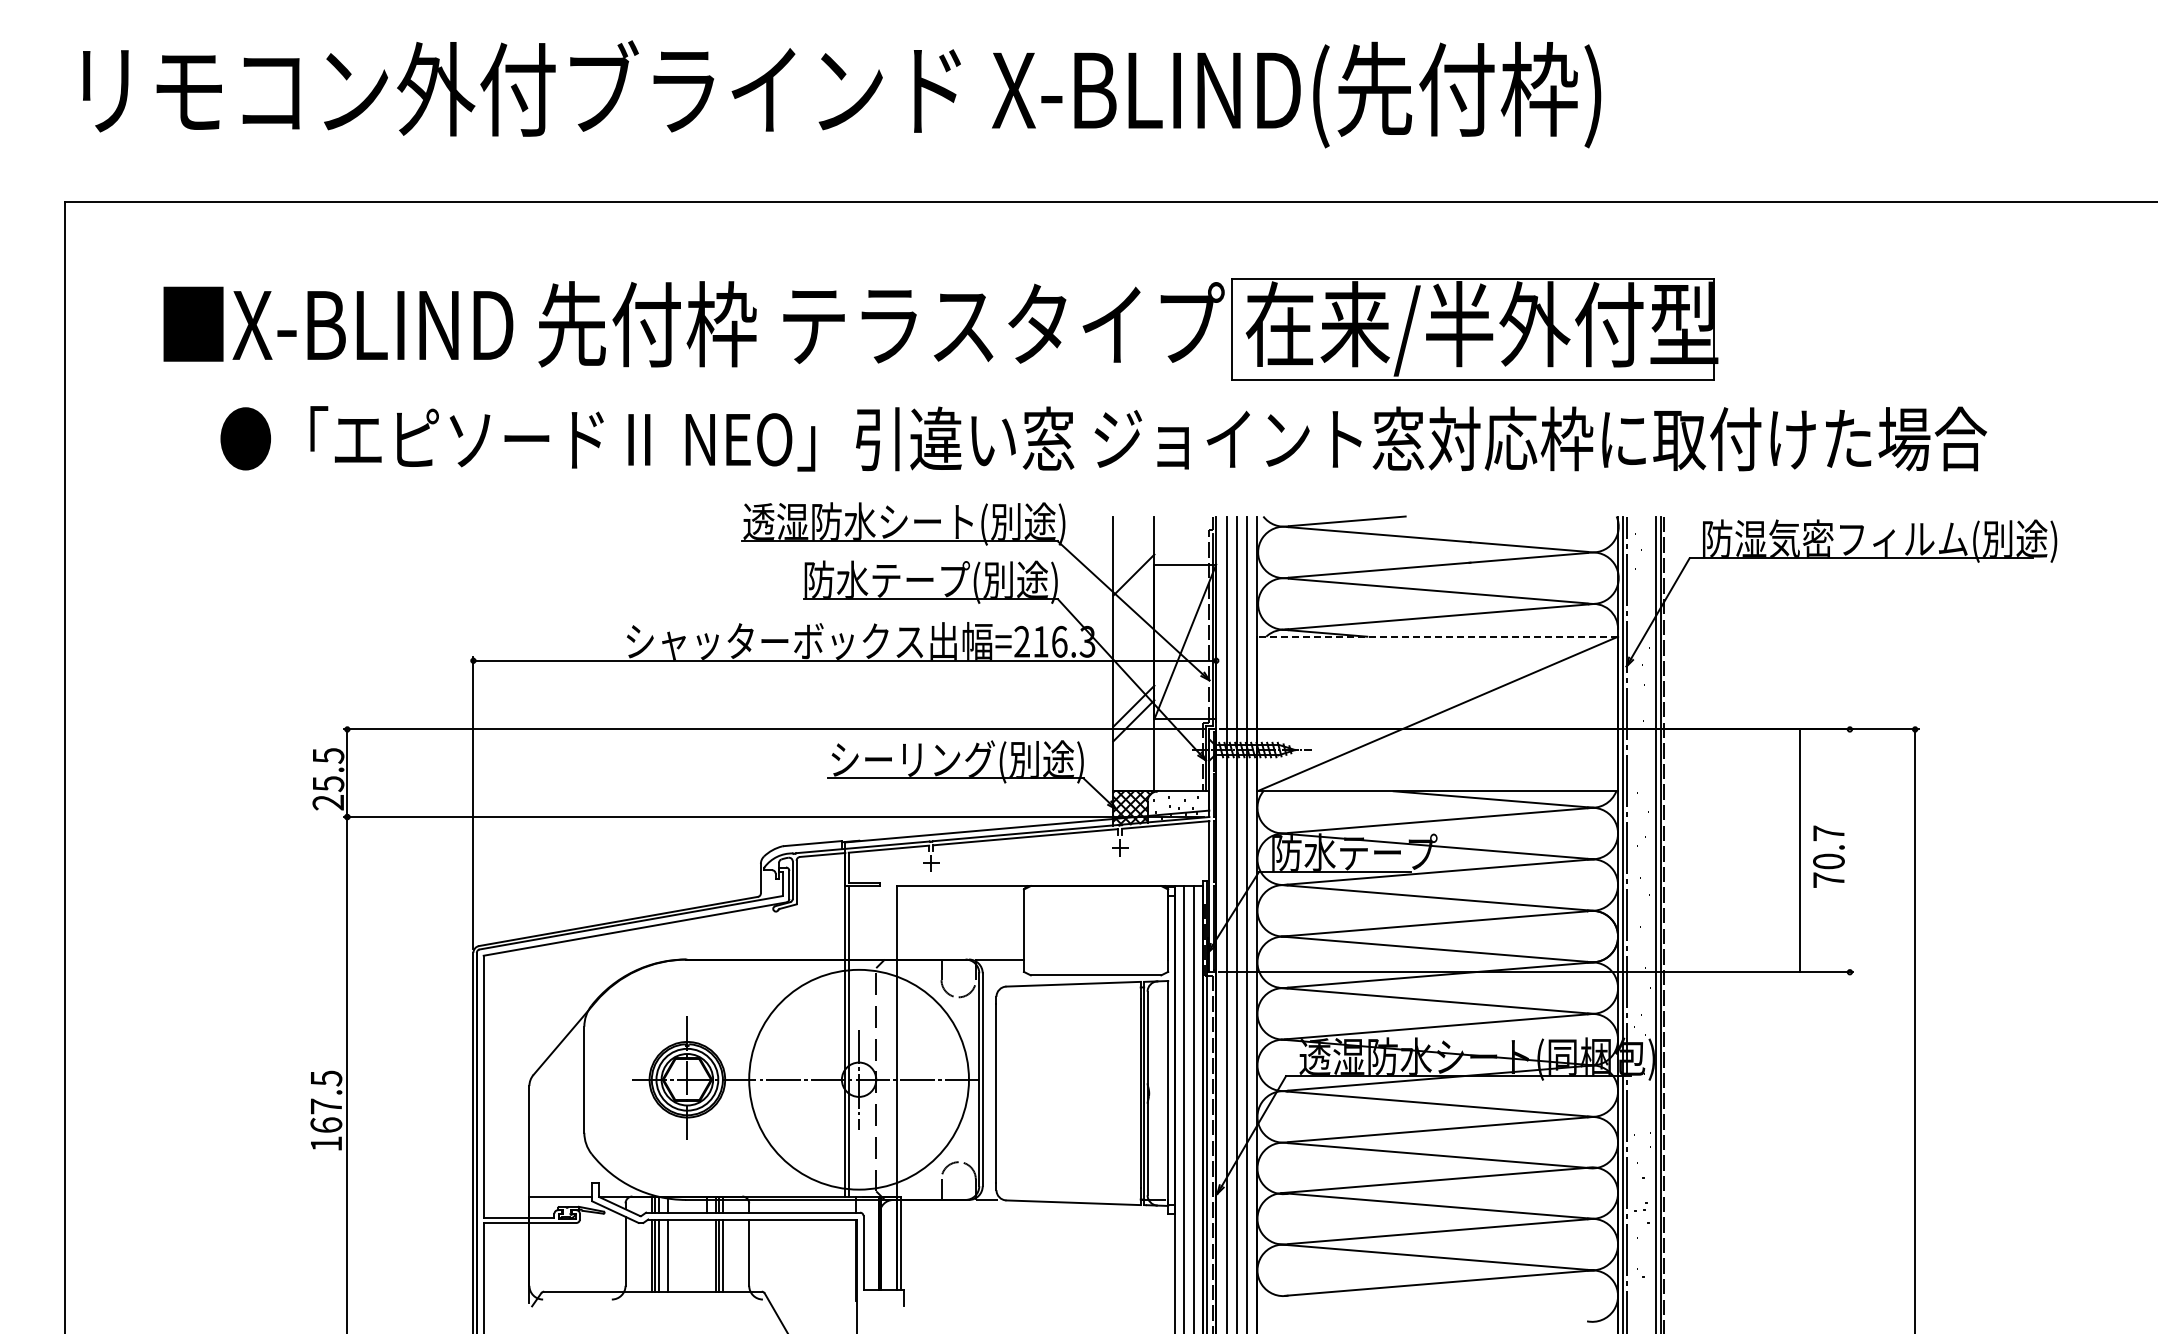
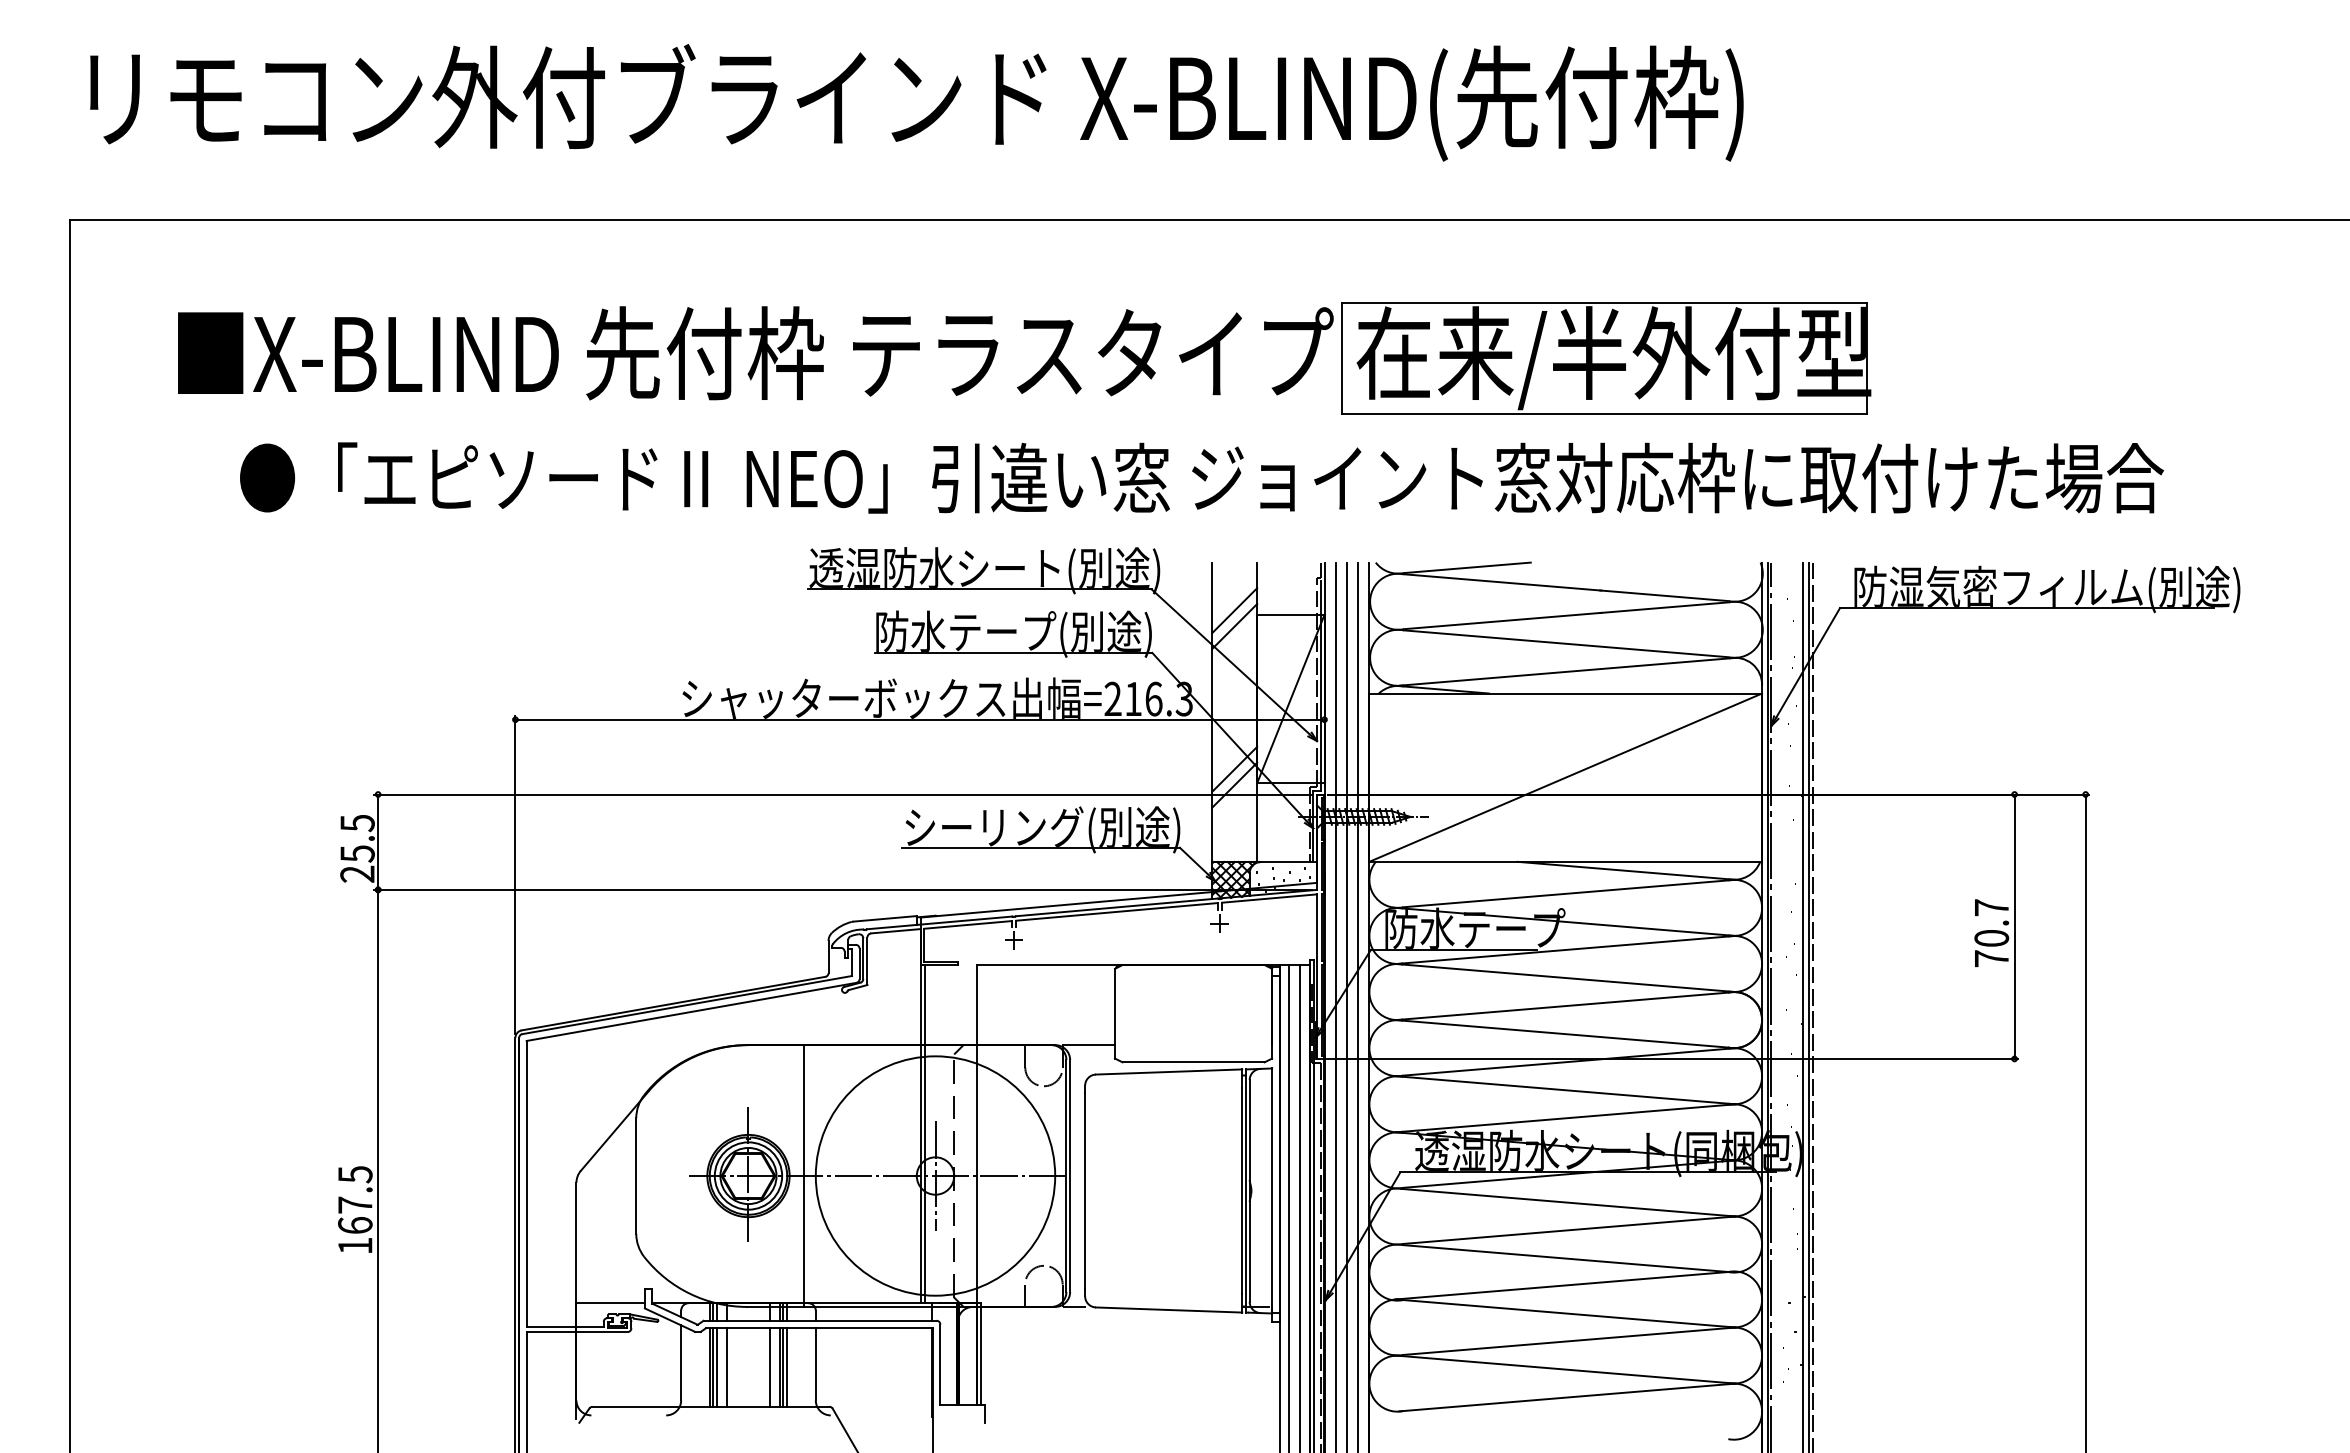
line: (1133, 560) -> (1234, 610), added
line: (1437, 636) -> (1565, 693), dashed -> solid
line: (1799, 850) -> (2014, 926), moved
line: (738, 1079) -> (804, 1175), added
line: (707, 1255) -> (770, 1367), added

